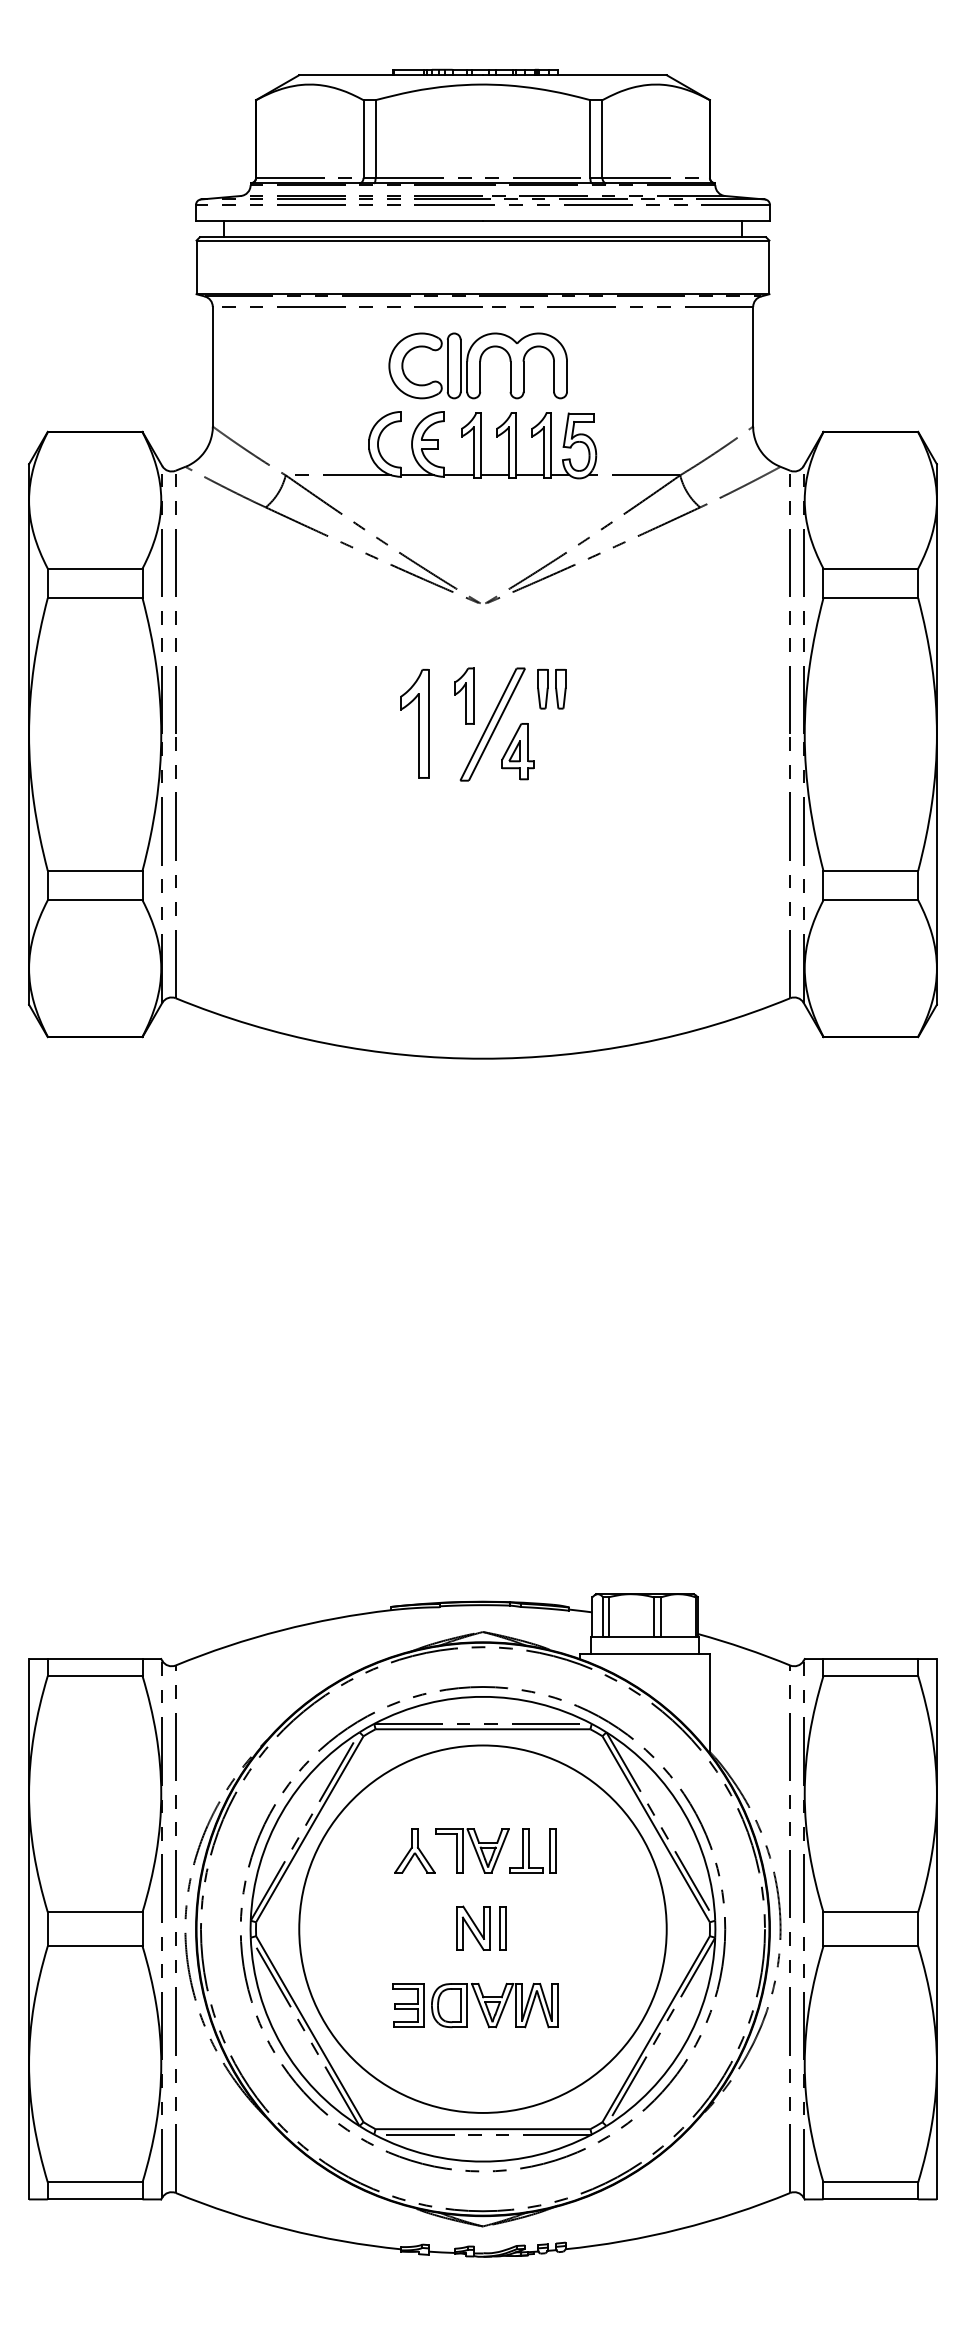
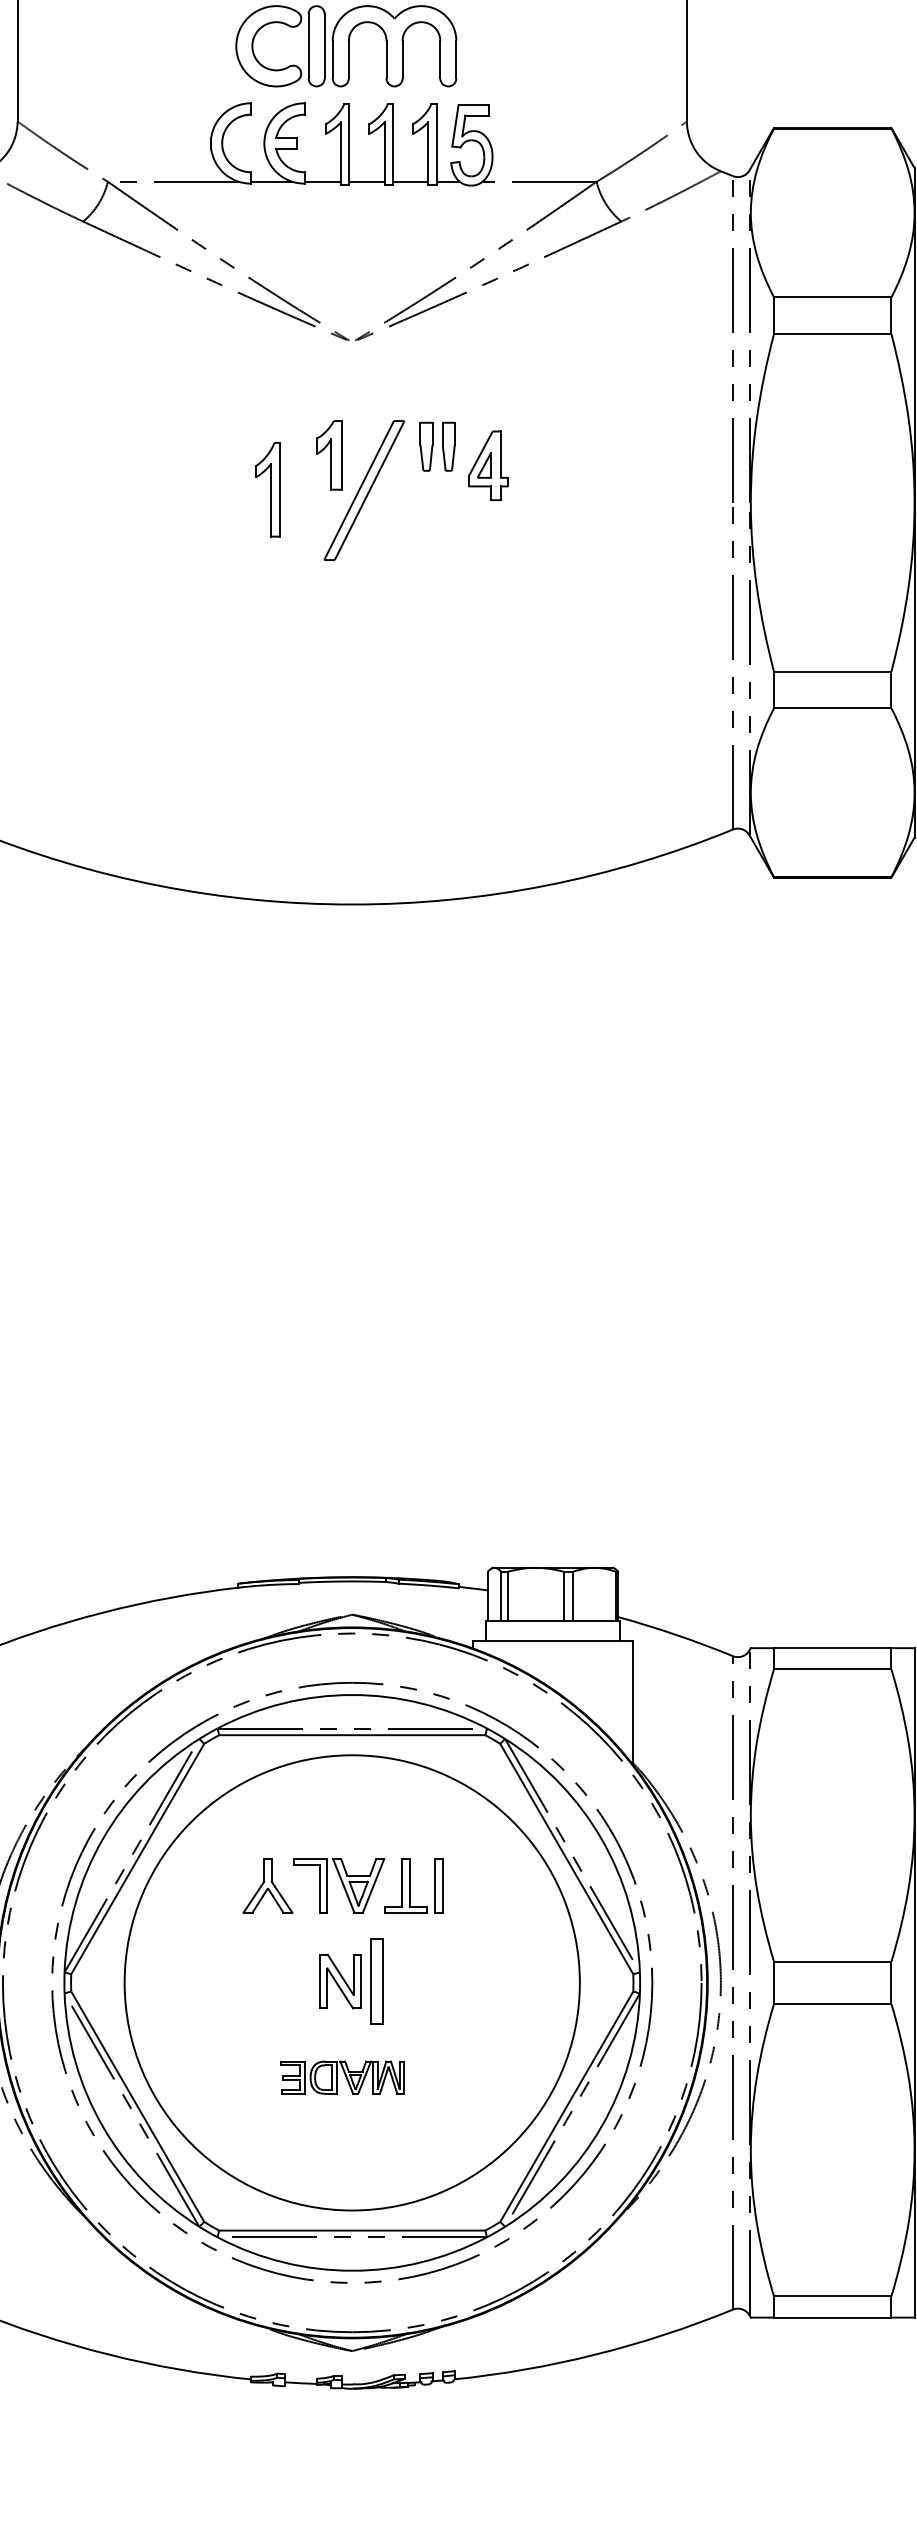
part: (414, 723) -> (267, 489), size x0.7
part: (517, 751) -> (487, 465), moved
part: (502, 1928) -> (376, 1981), size x1.6
part: (475, 2005) -> (342, 2077), size x0.6

